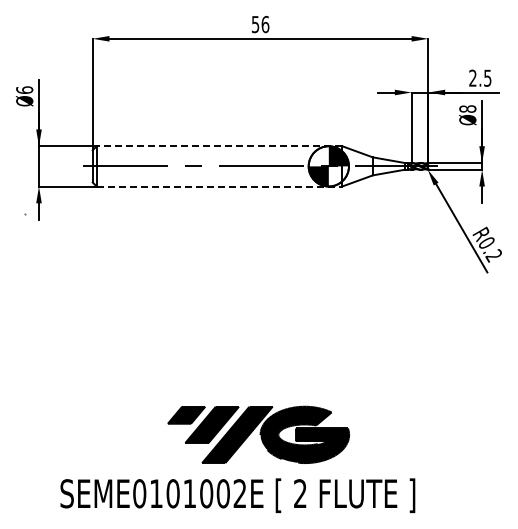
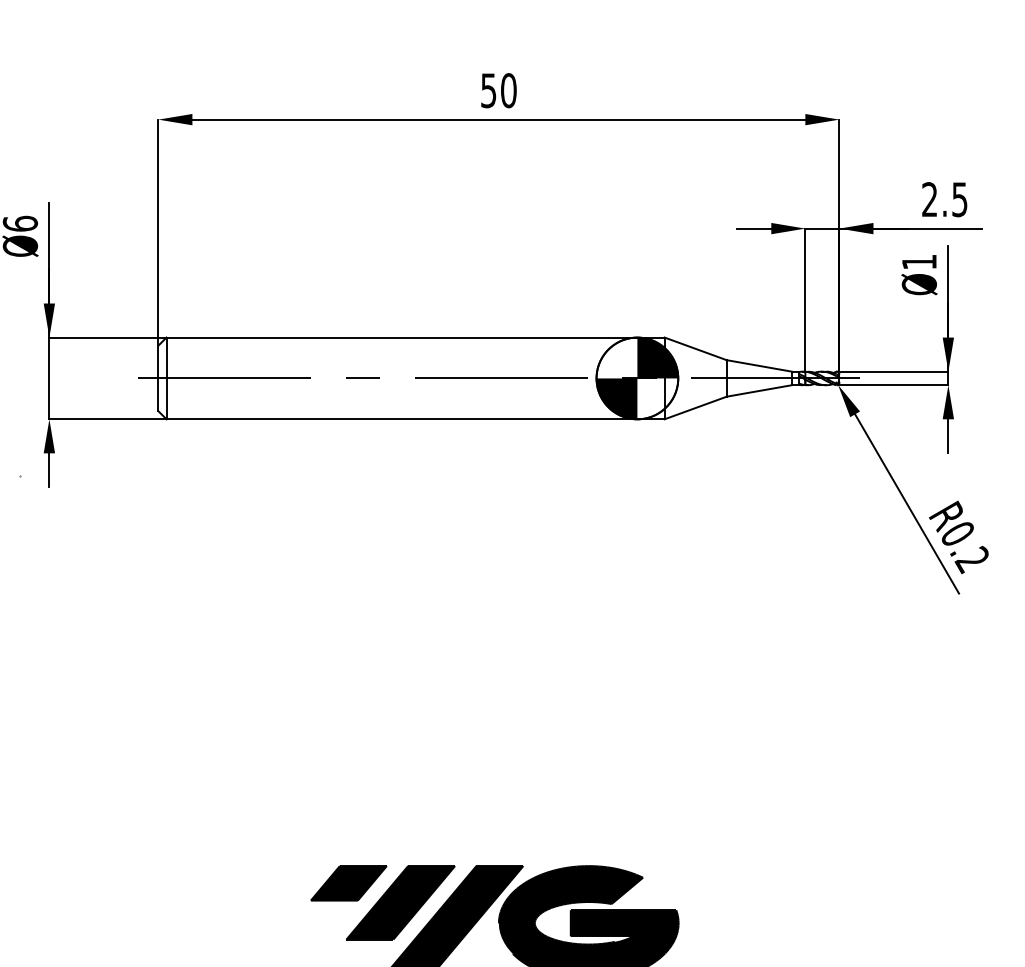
text: (265, 23) -> (508, 88), 56 -> 50
text: (467, 108) -> (918, 261), Ø8 -> Ø1
line: (219, 146) -> (415, 338), dashed -> solid
line: (219, 186) -> (415, 419), dashed -> solid

